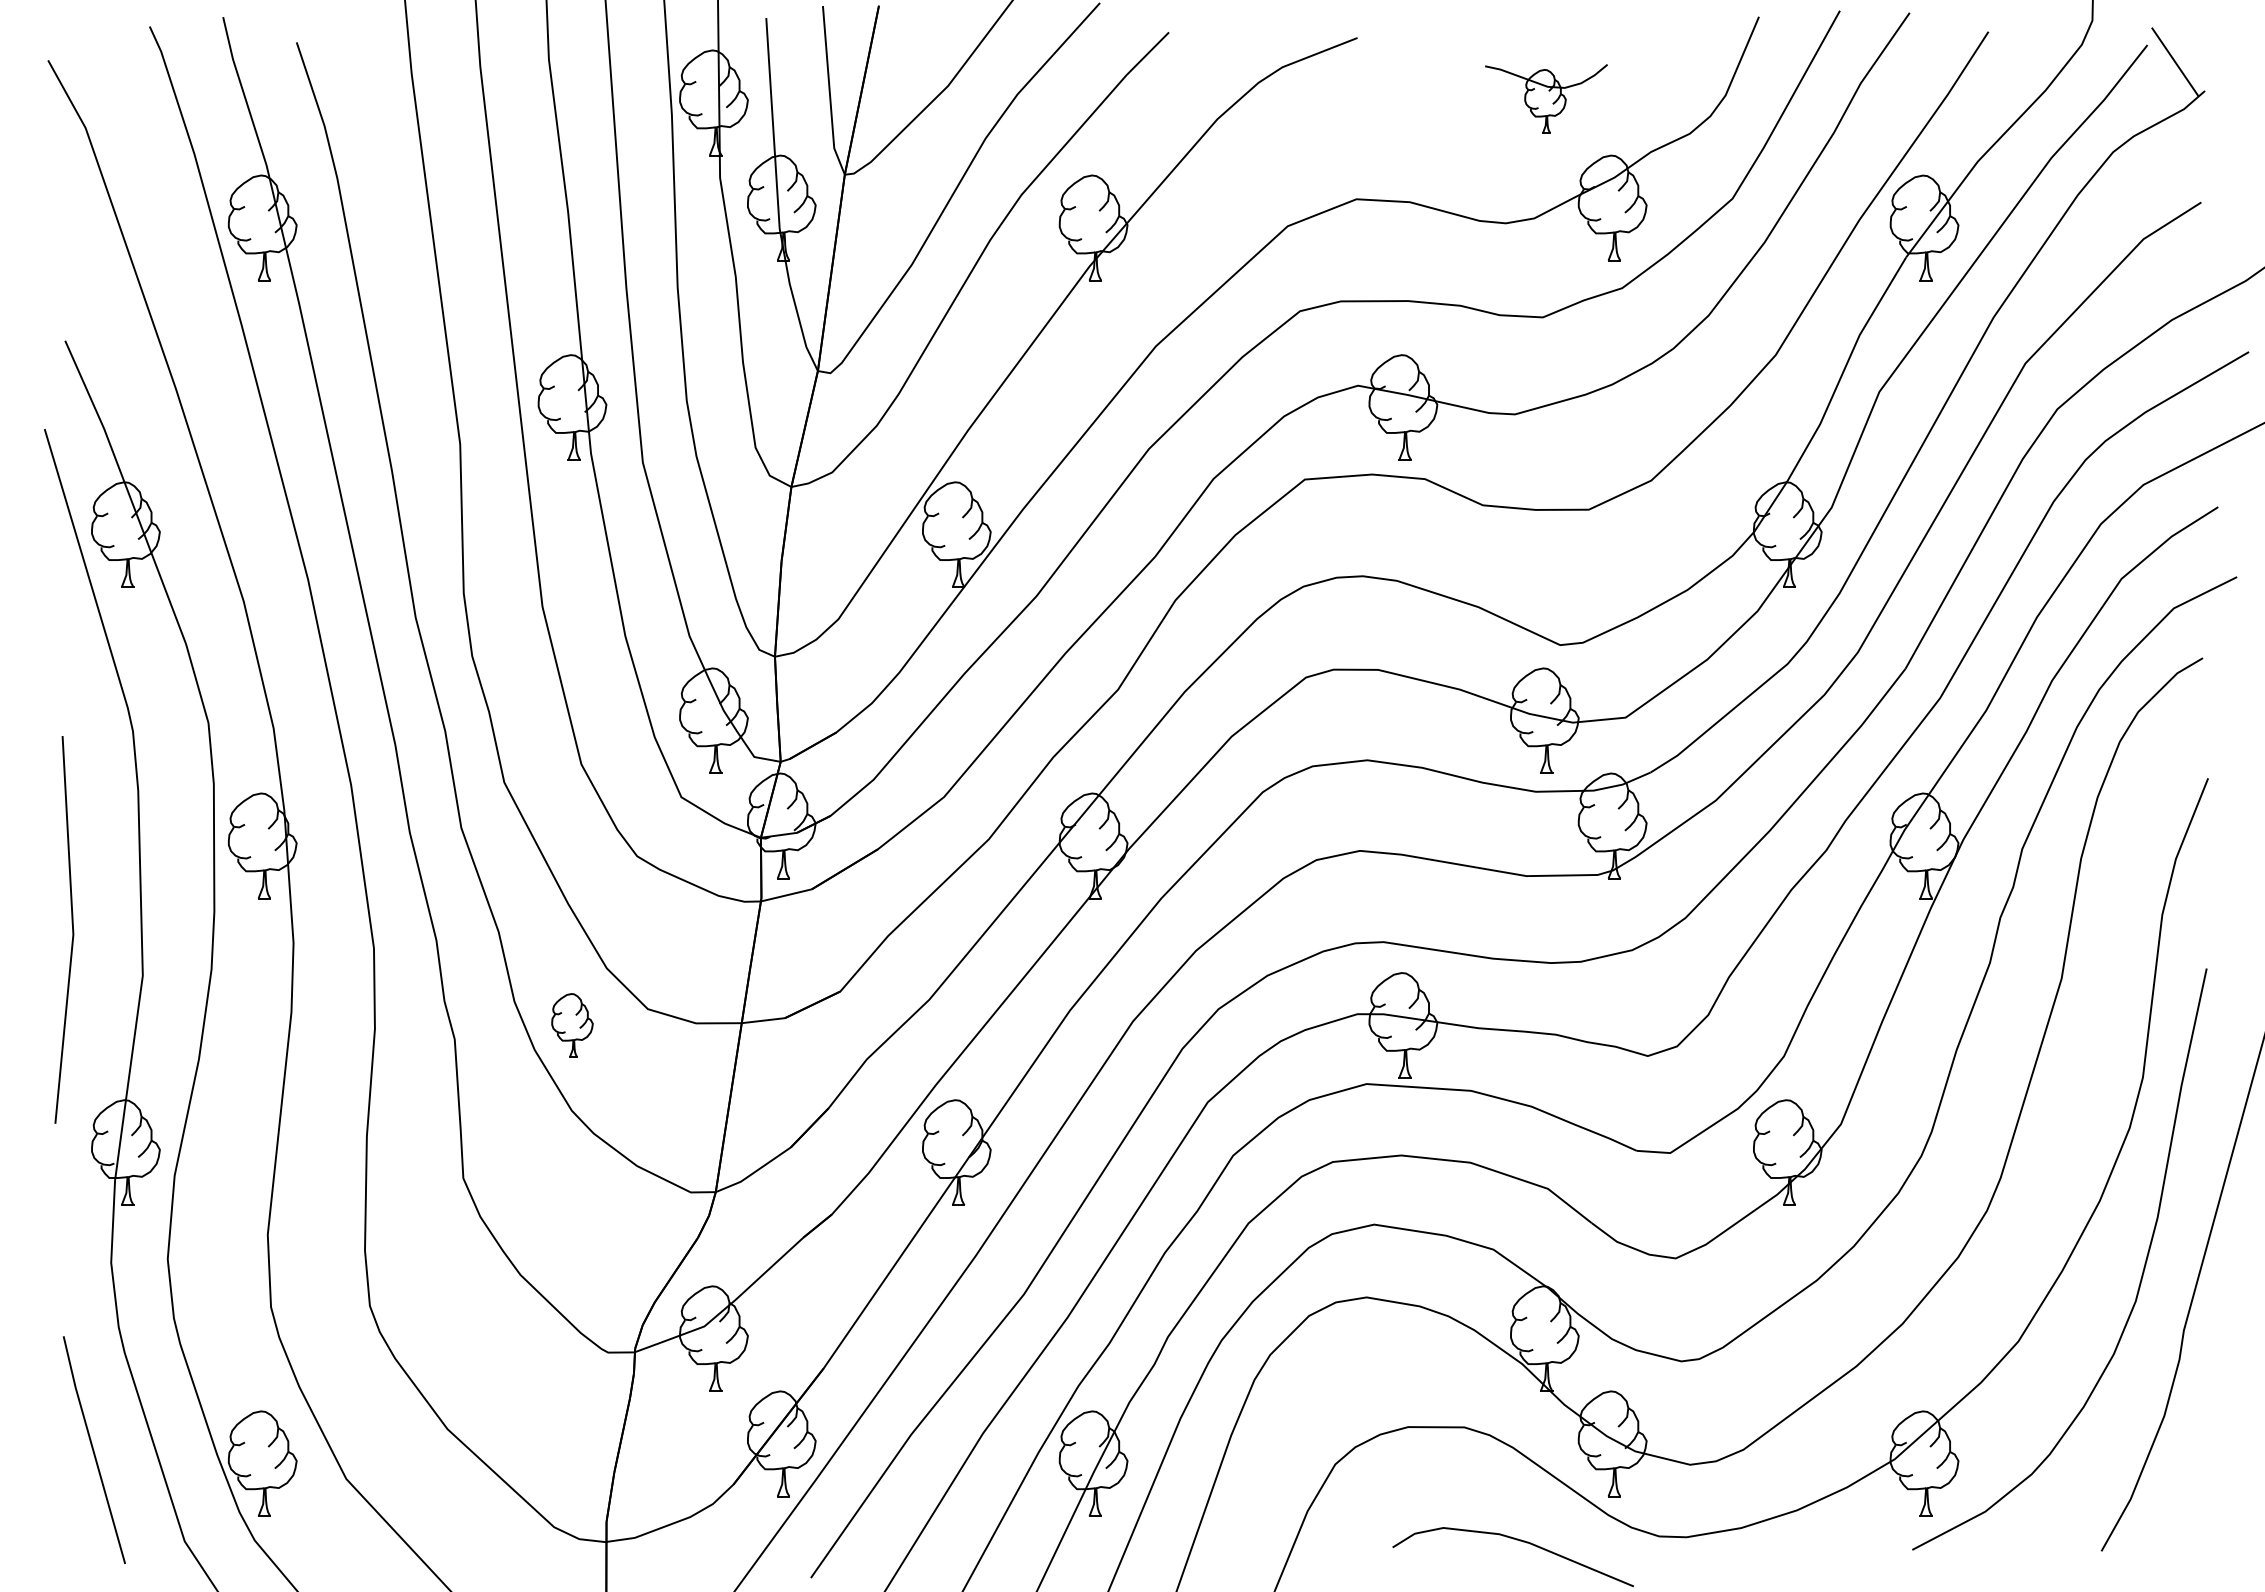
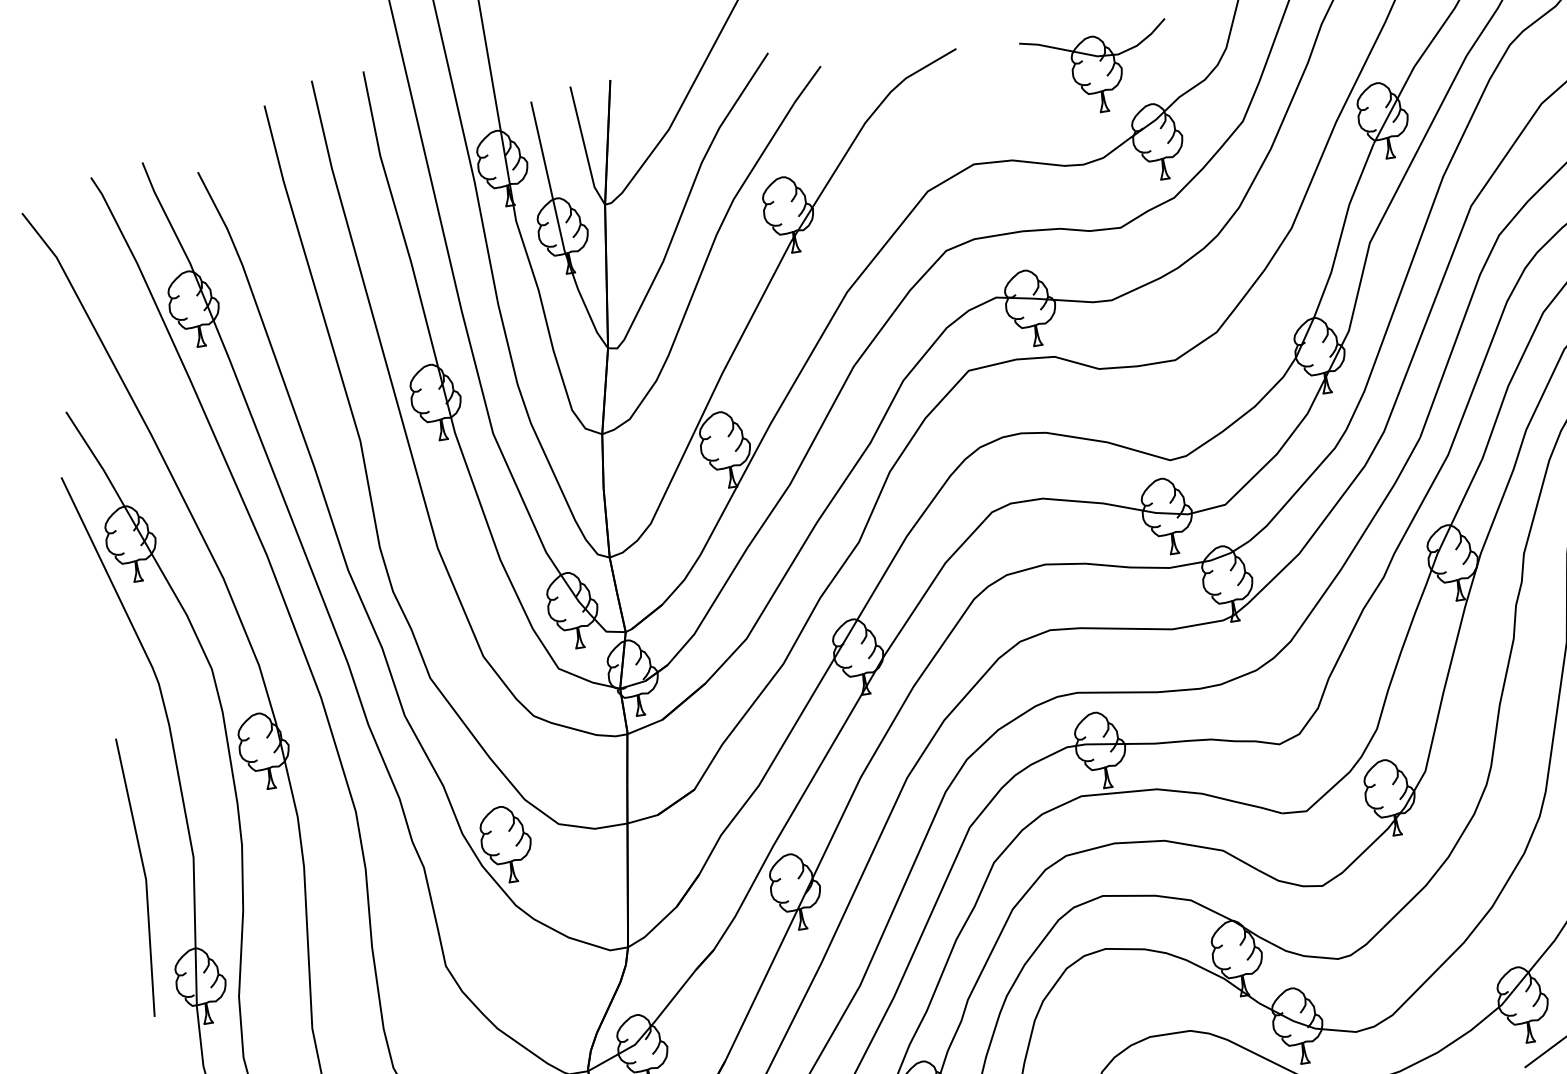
part: (1546, 98) -> (1098, 70), size x1.67
line: (72, 929) -> (144, 875), moved
part: (572, 1025) -> (506, 844), size x1.67

